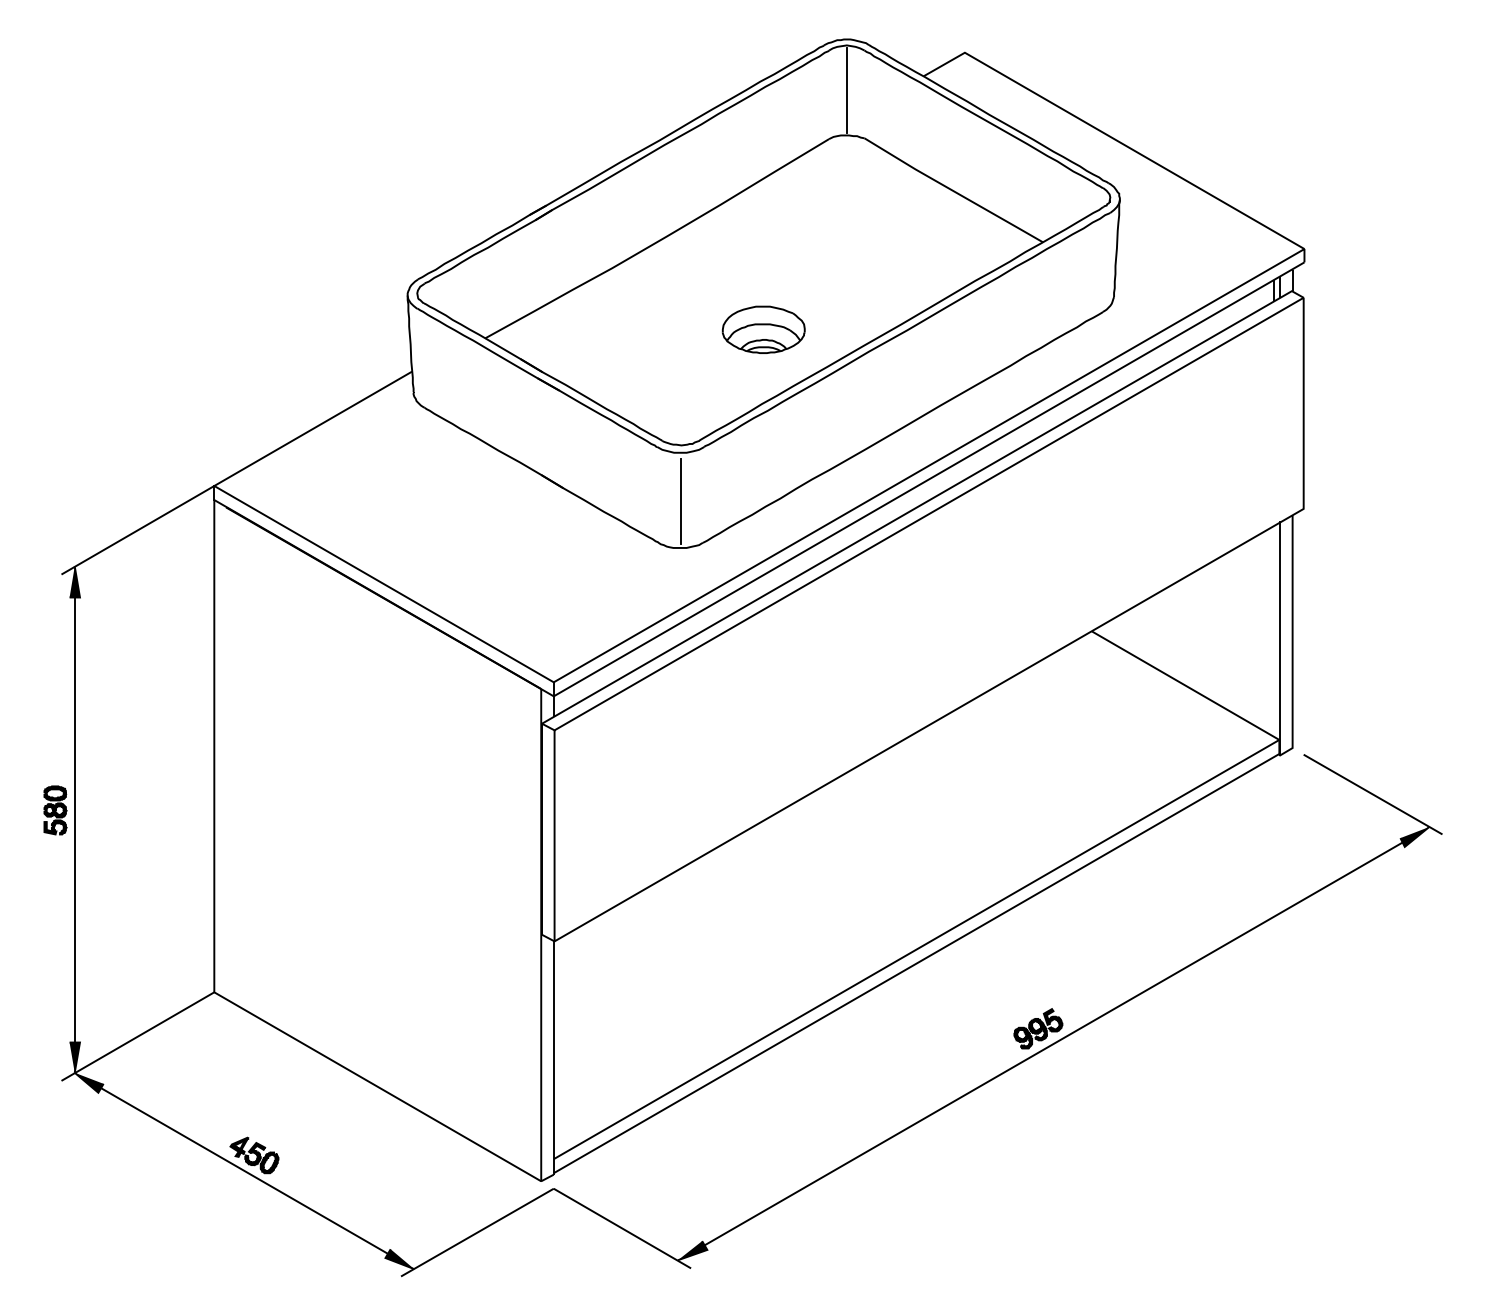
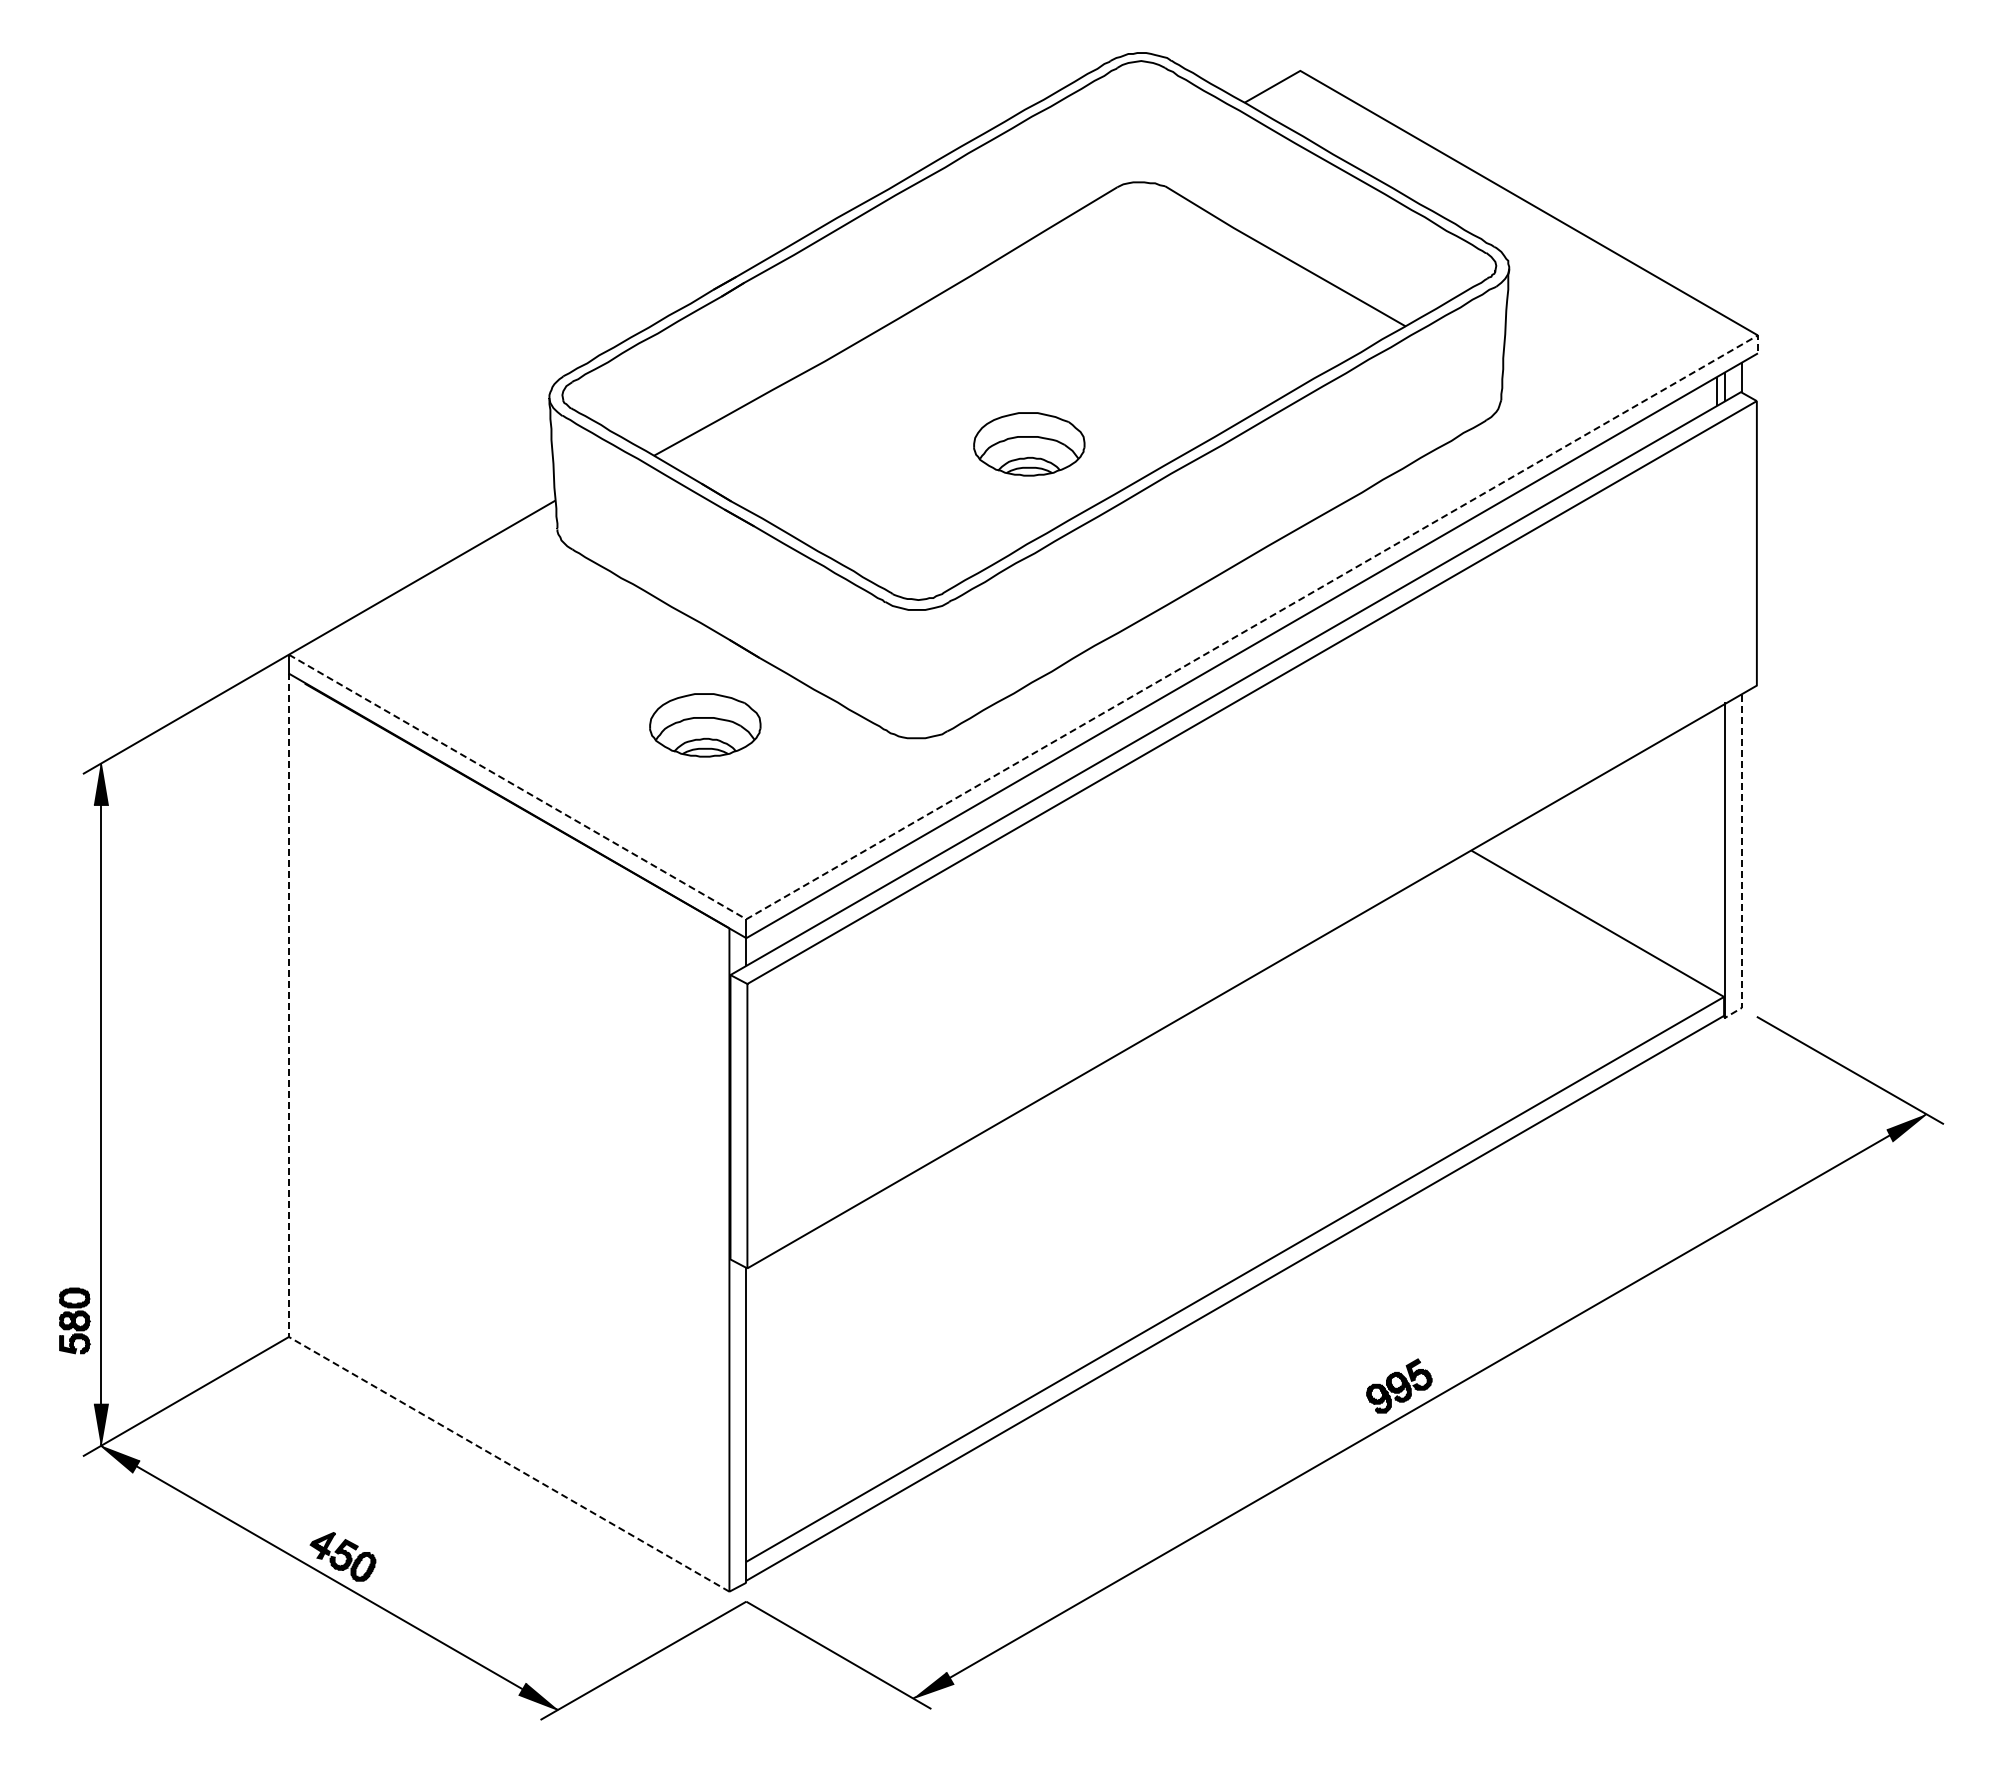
line: (847, 91) -> (1141, 122), removed
line: (680, 500) -> (917, 674), removed
part: (523, 538) -> (705, 725), added
line: (765, 560) -> (1031, 754), solid -> dashed
line: (1292, 641) -> (1741, 864), solid -> dashed
part: (55, 810) -> (74, 1320), moved
line: (214, 935) -> (288, 1260), solid -> dashed

